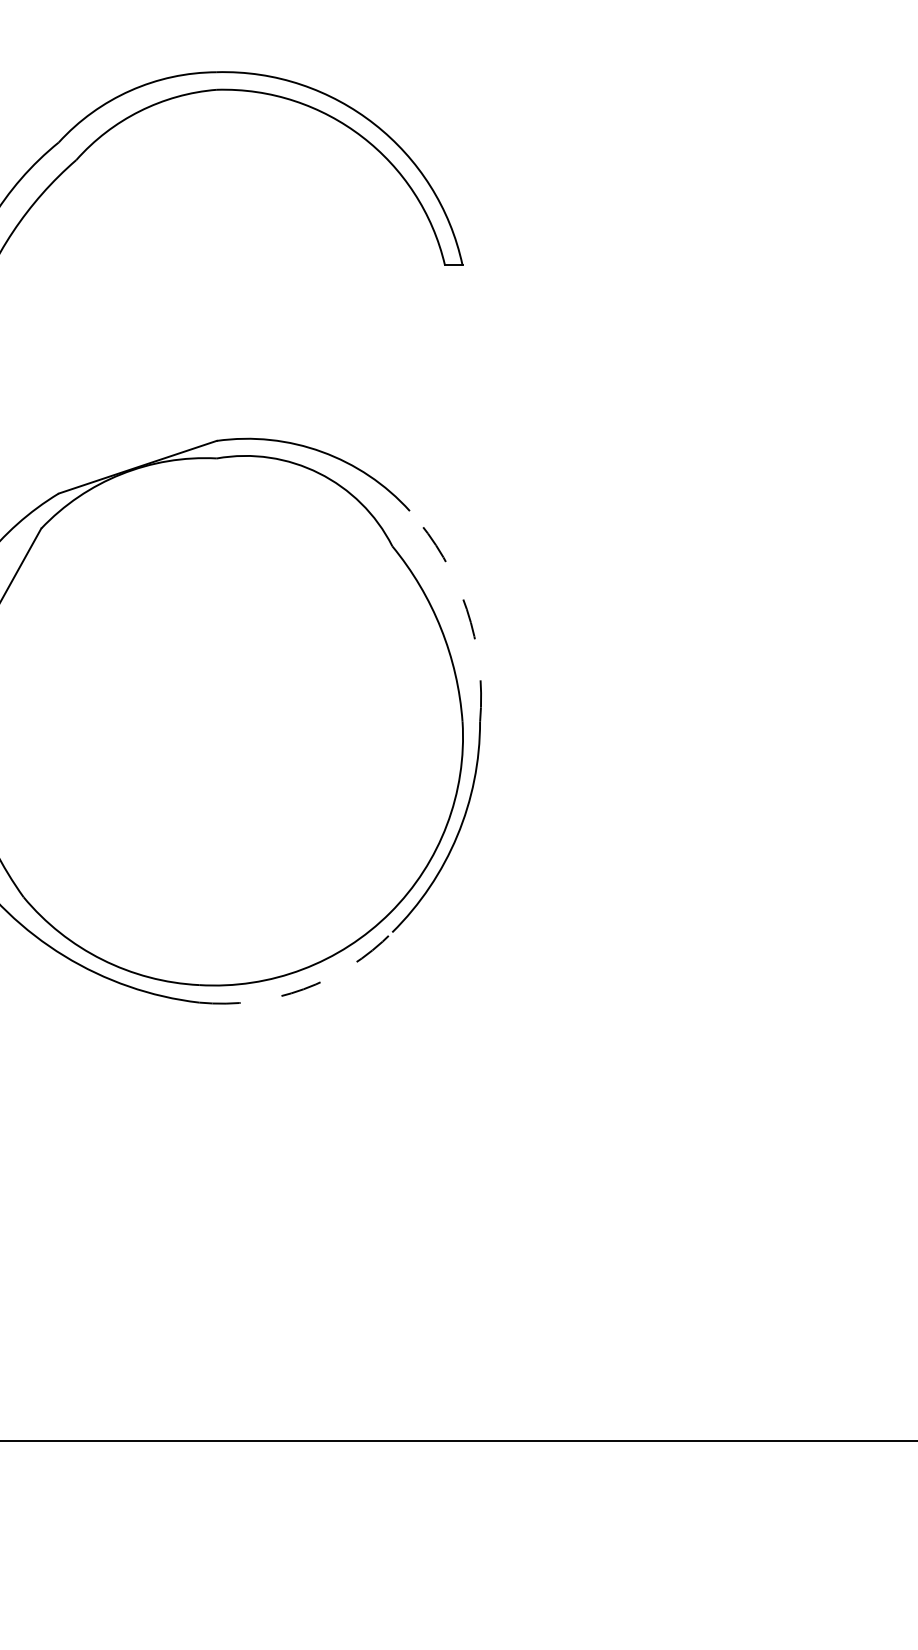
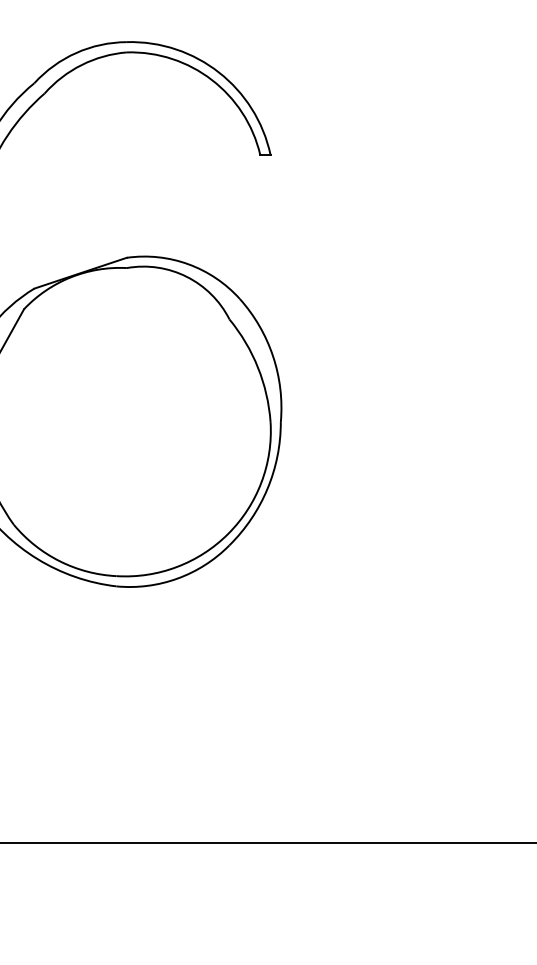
arc: (467, 609) -> (273, 356), dashed -> solid
arc: (303, 989) -> (177, 578), dashed -> solid

